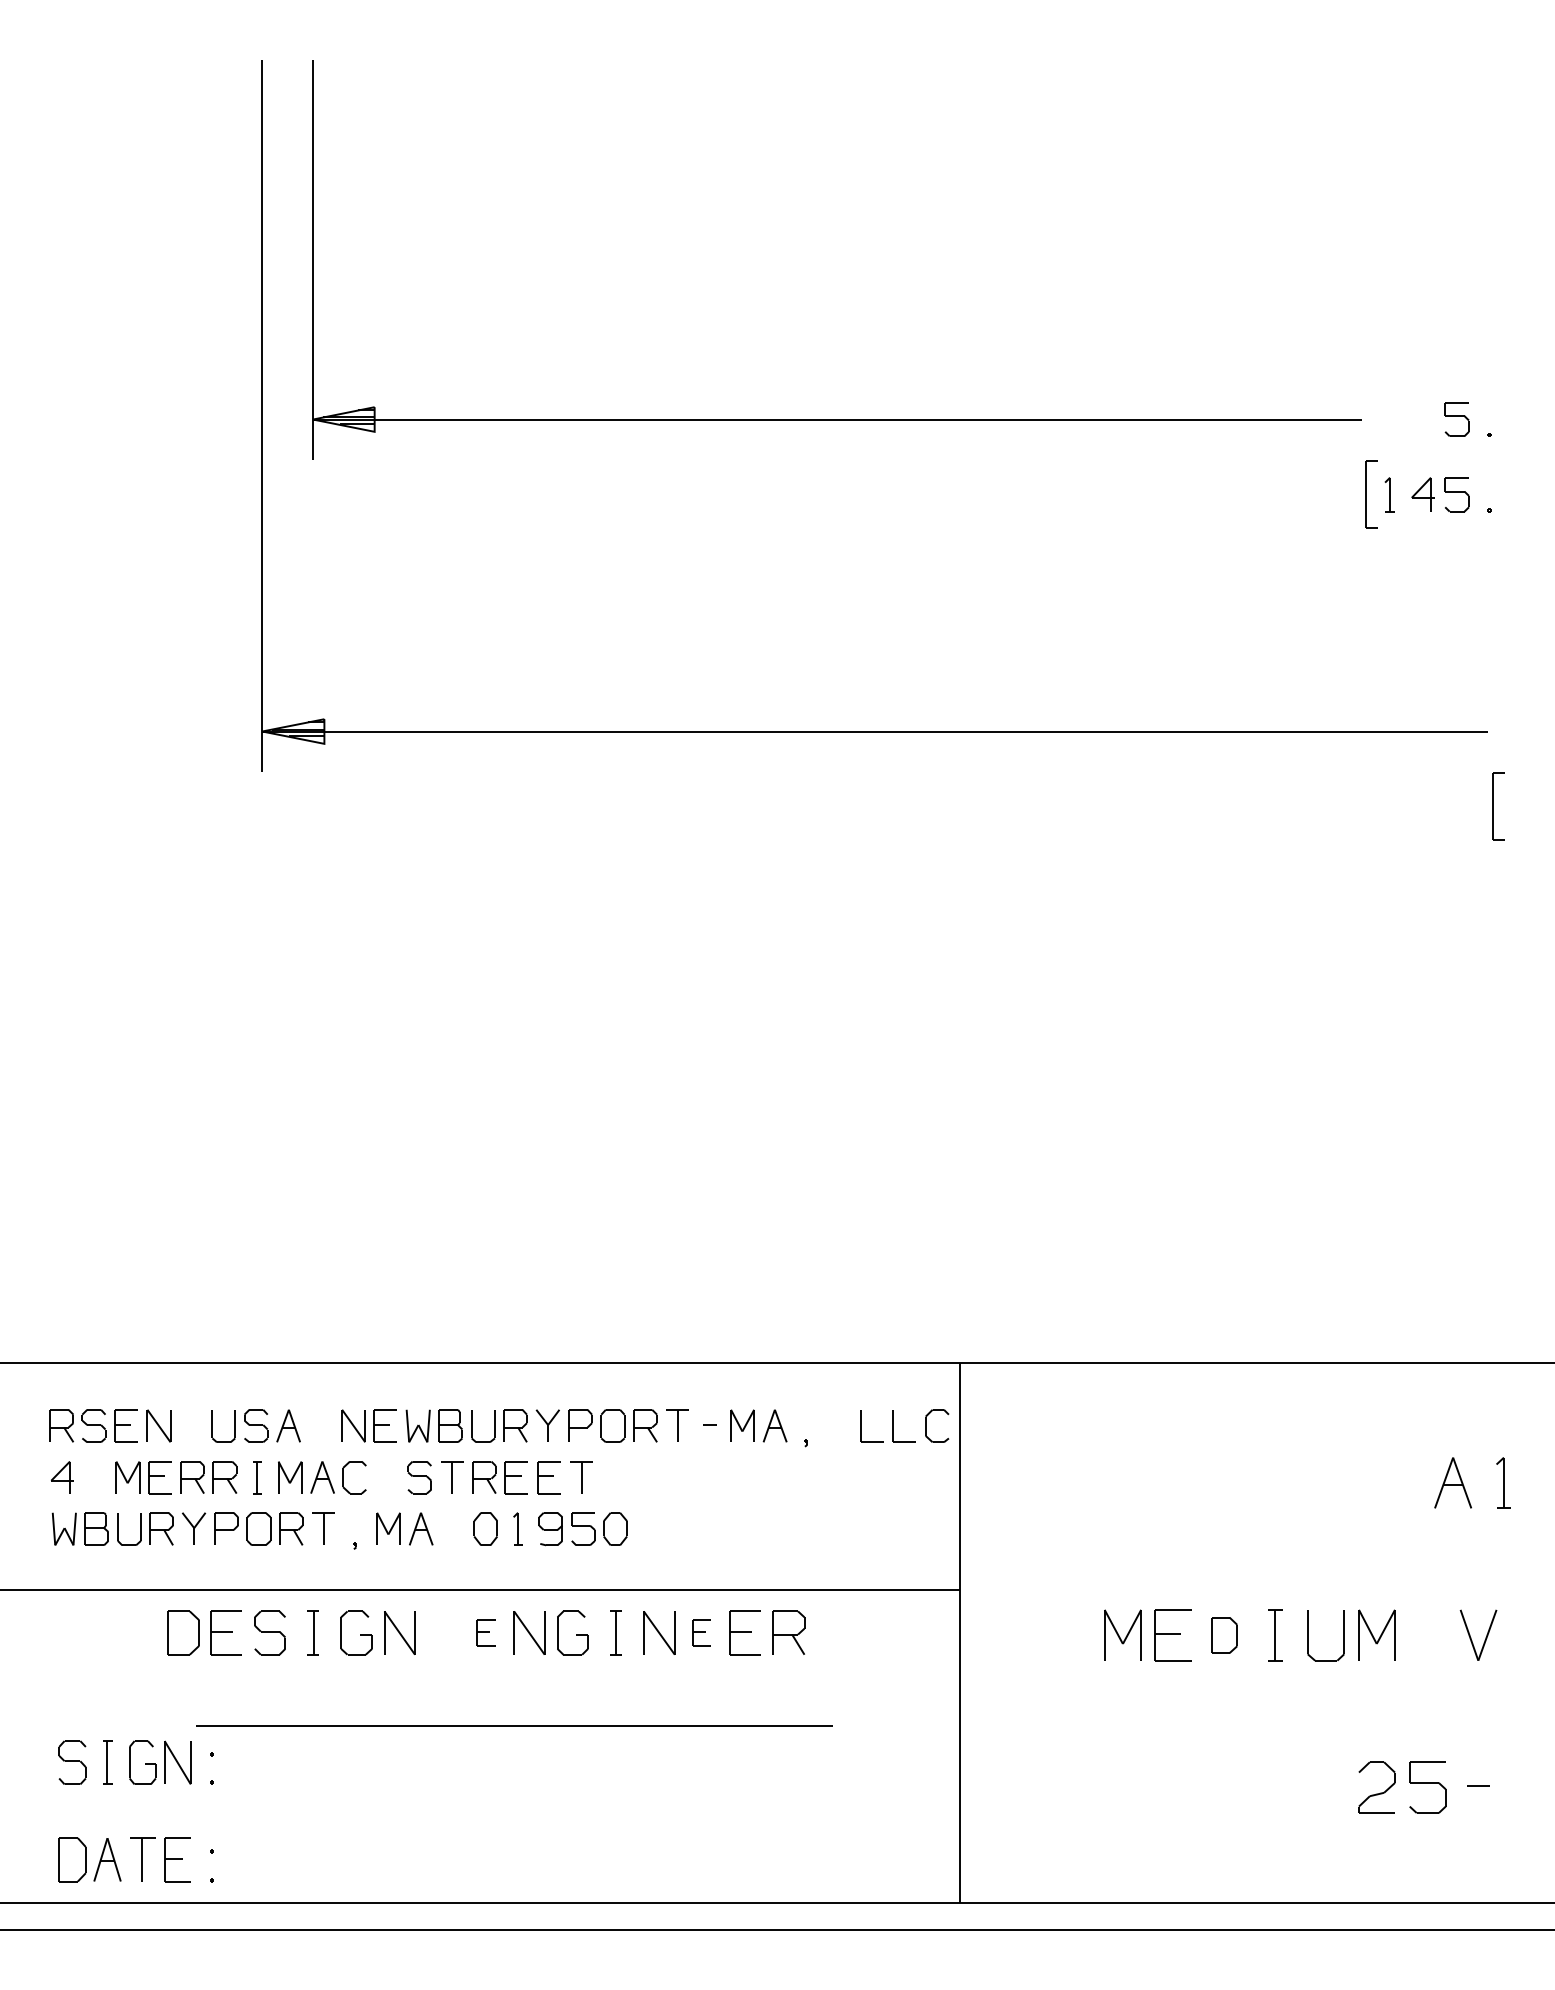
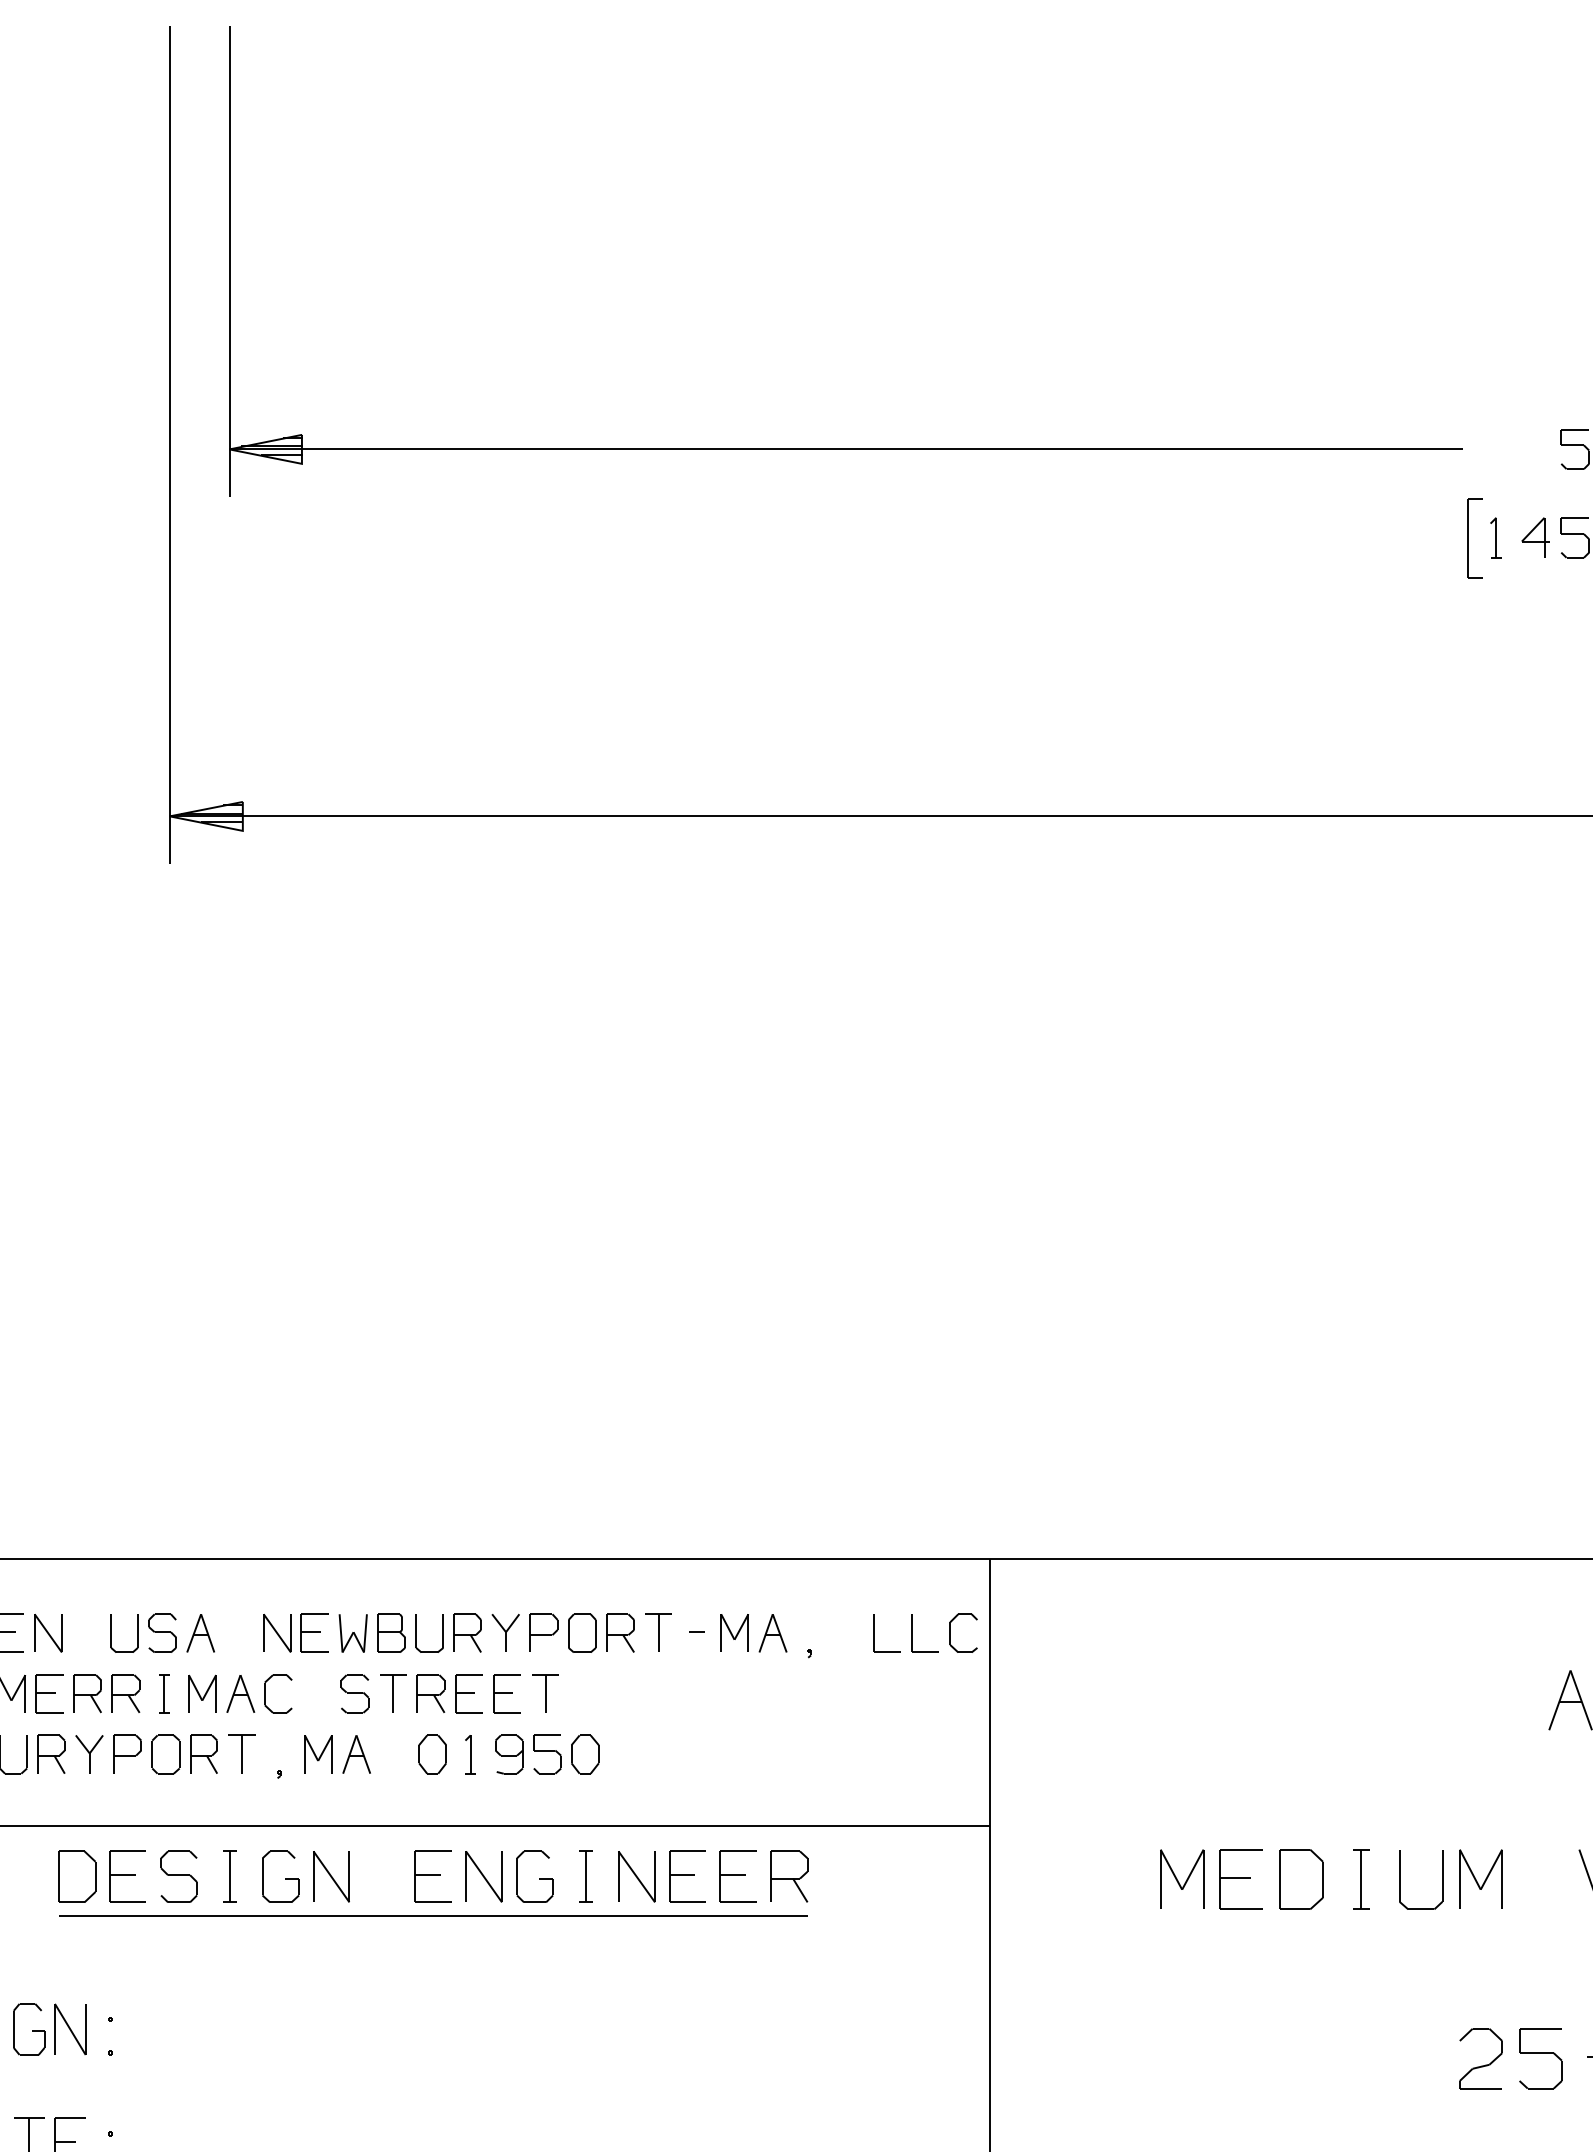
part: (485, 1632) -> (432, 1876), size x1.67
part: (701, 1632) -> (686, 1876), size x1.67
part: (1224, 1635) -> (1301, 1879), size x1.43
line: (514, 1725) -> (433, 1916), moved

